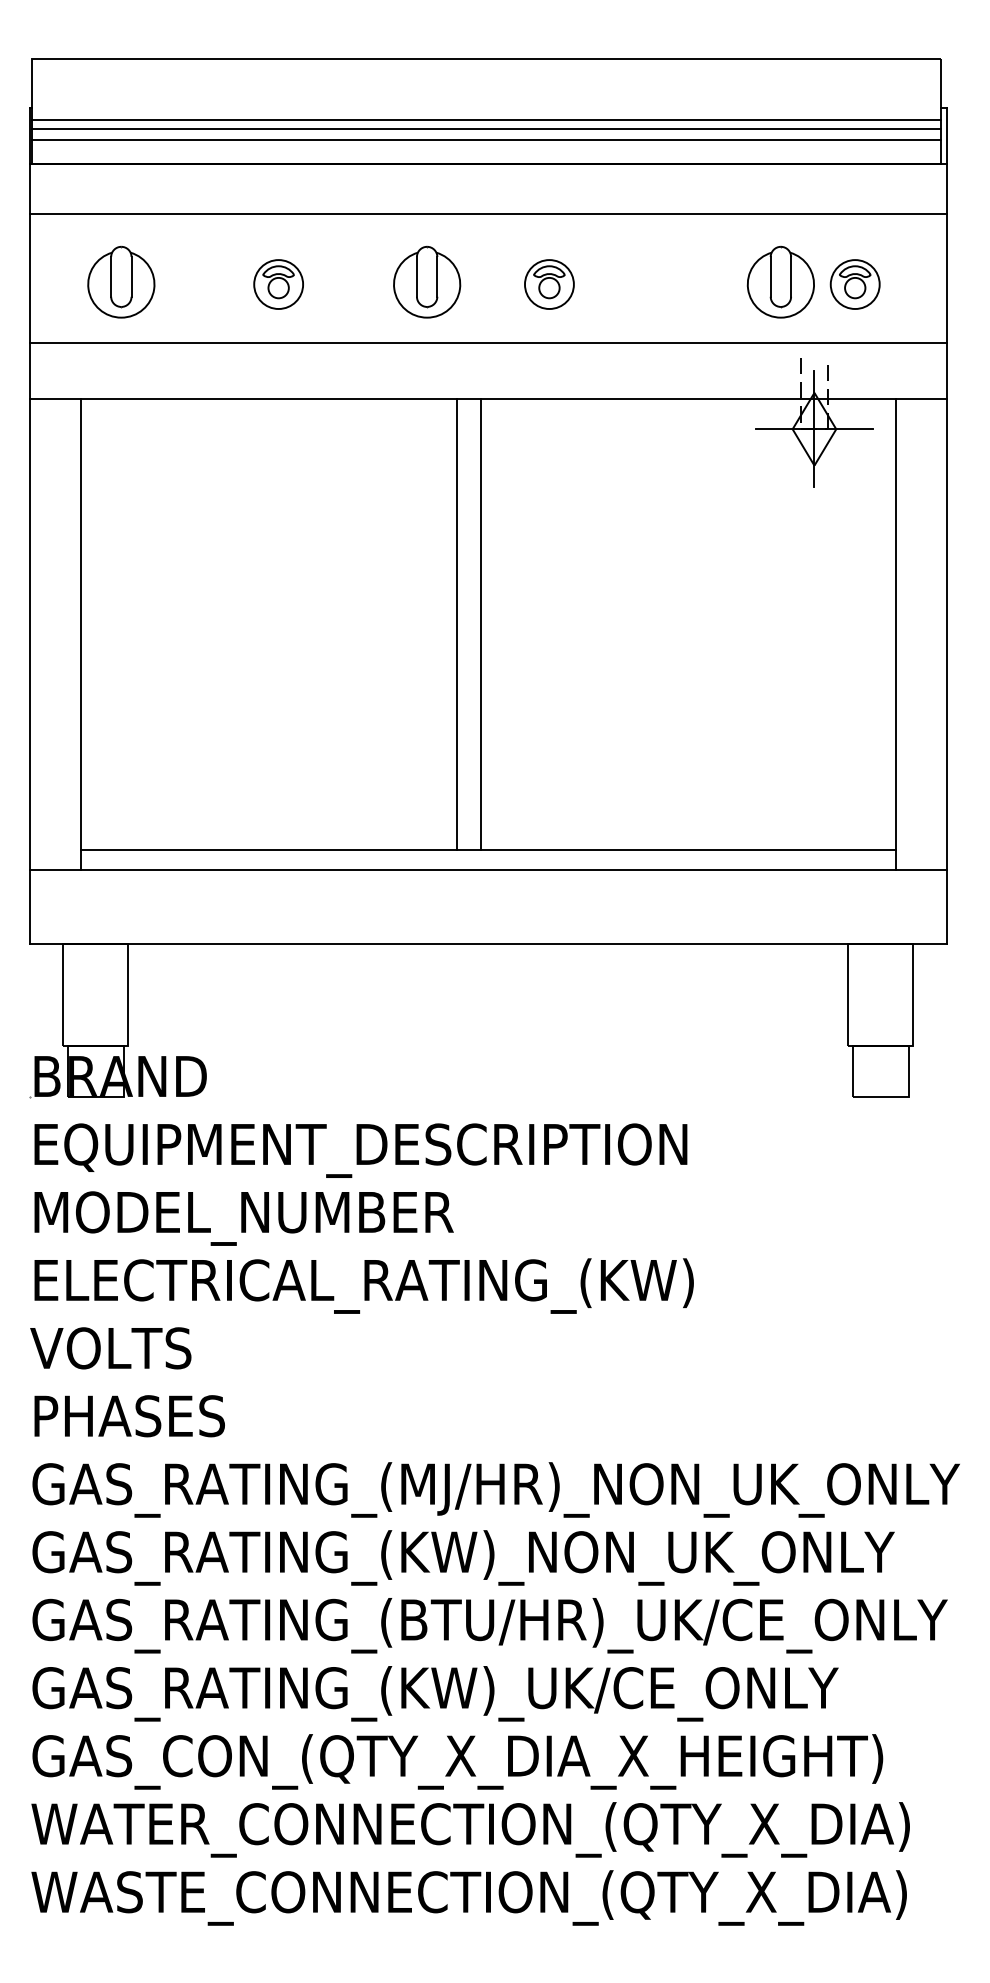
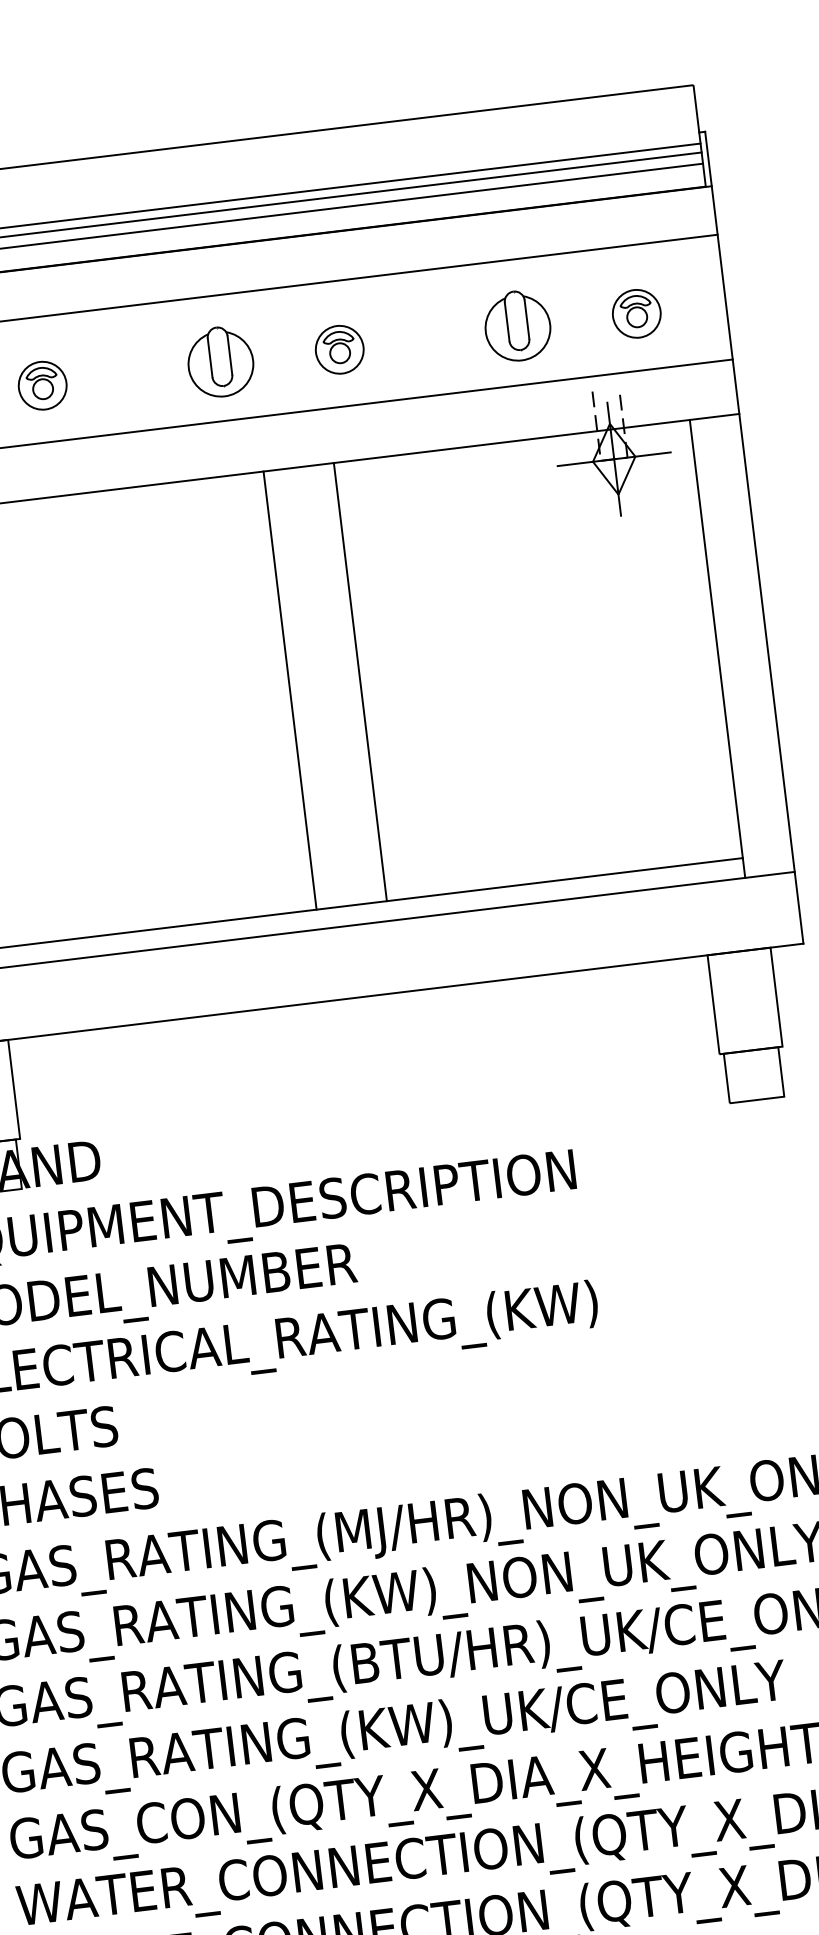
part: (780, 281) -> (517, 325), moved
part: (278, 284) -> (42, 385), moved
line: (480, 623) -> (360, 681), moved

